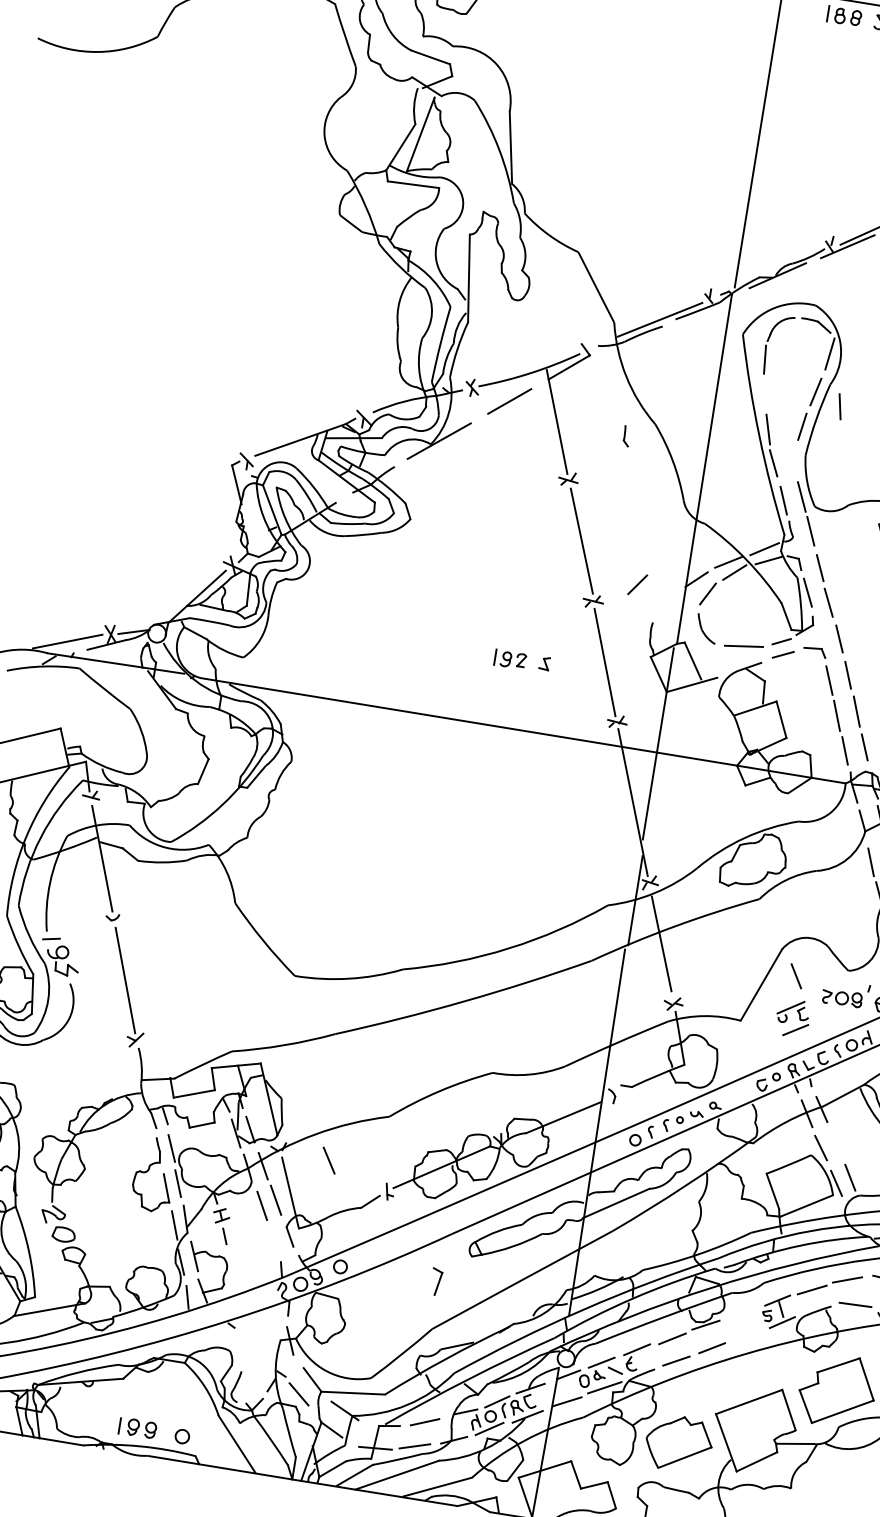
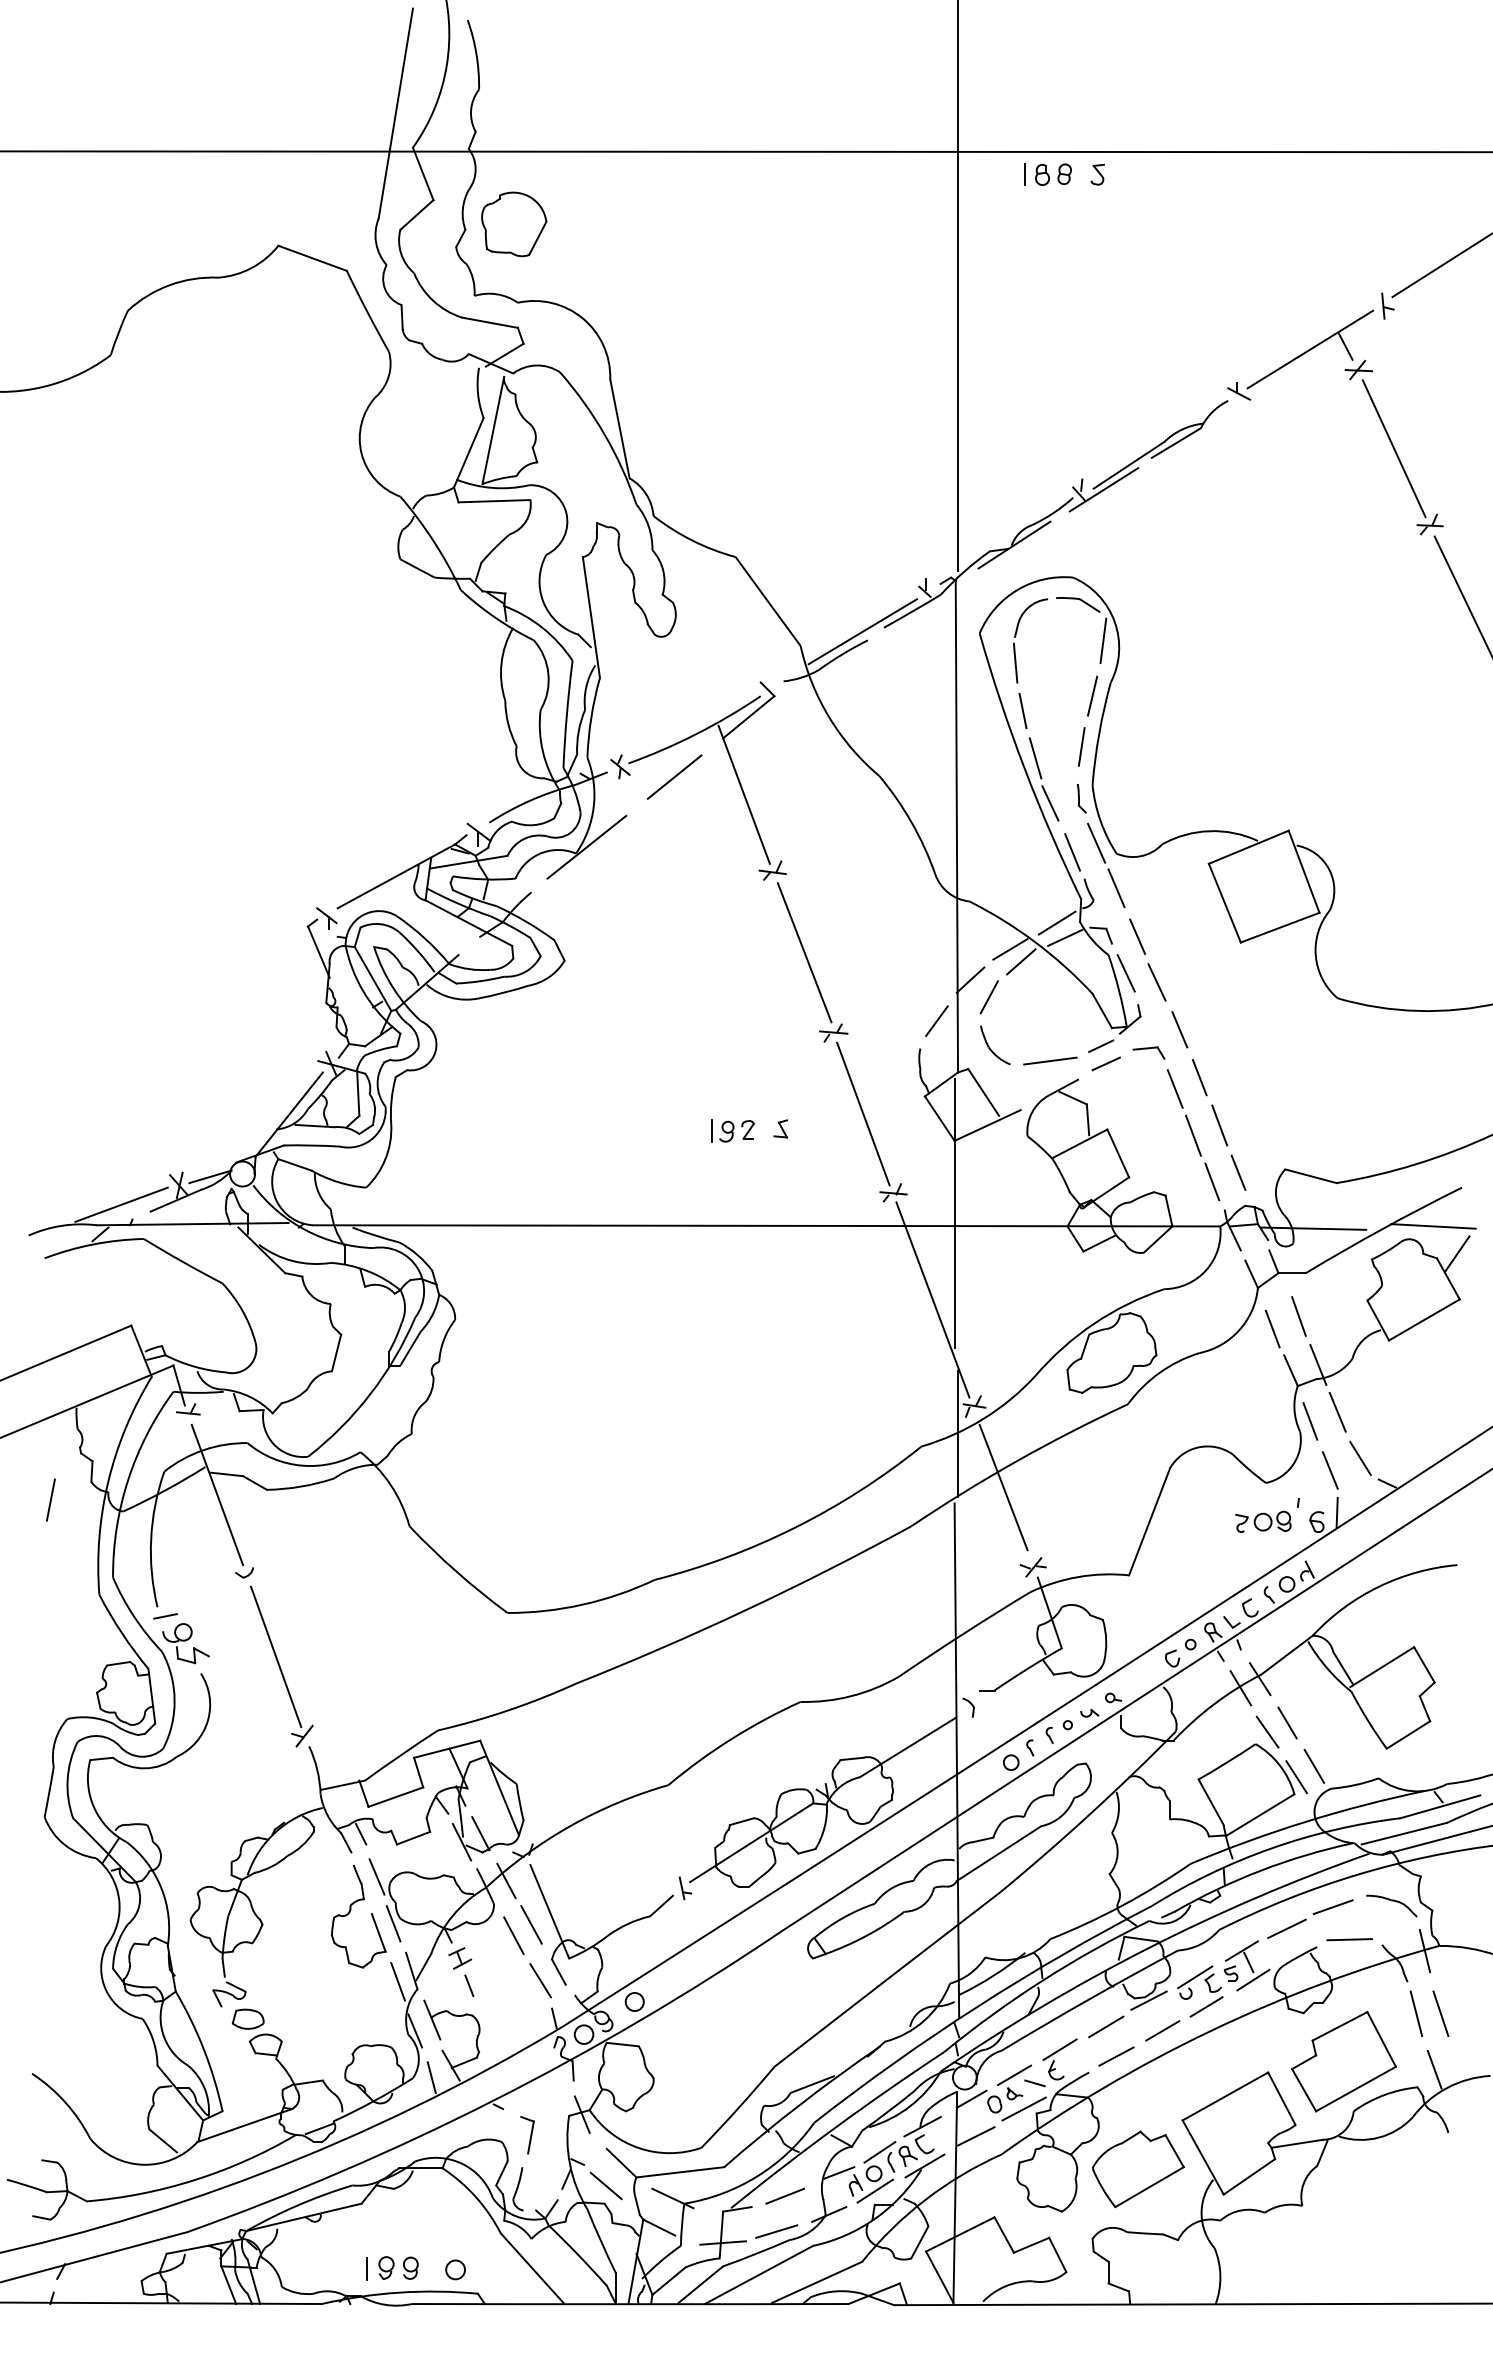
line: (839, 406) -> (1022, 710), moved
part: (626, 435) -> (1081, 798), moved
line: (637, 584) -> (936, 1020), moved
line: (796, 975) -> (1287, 1722), moved
part: (787, 1017) -> (1192, 1991), moved
line: (329, 1160) -> (540, 1980), moved
part: (436, 1282) -> (527, 2135), moved

